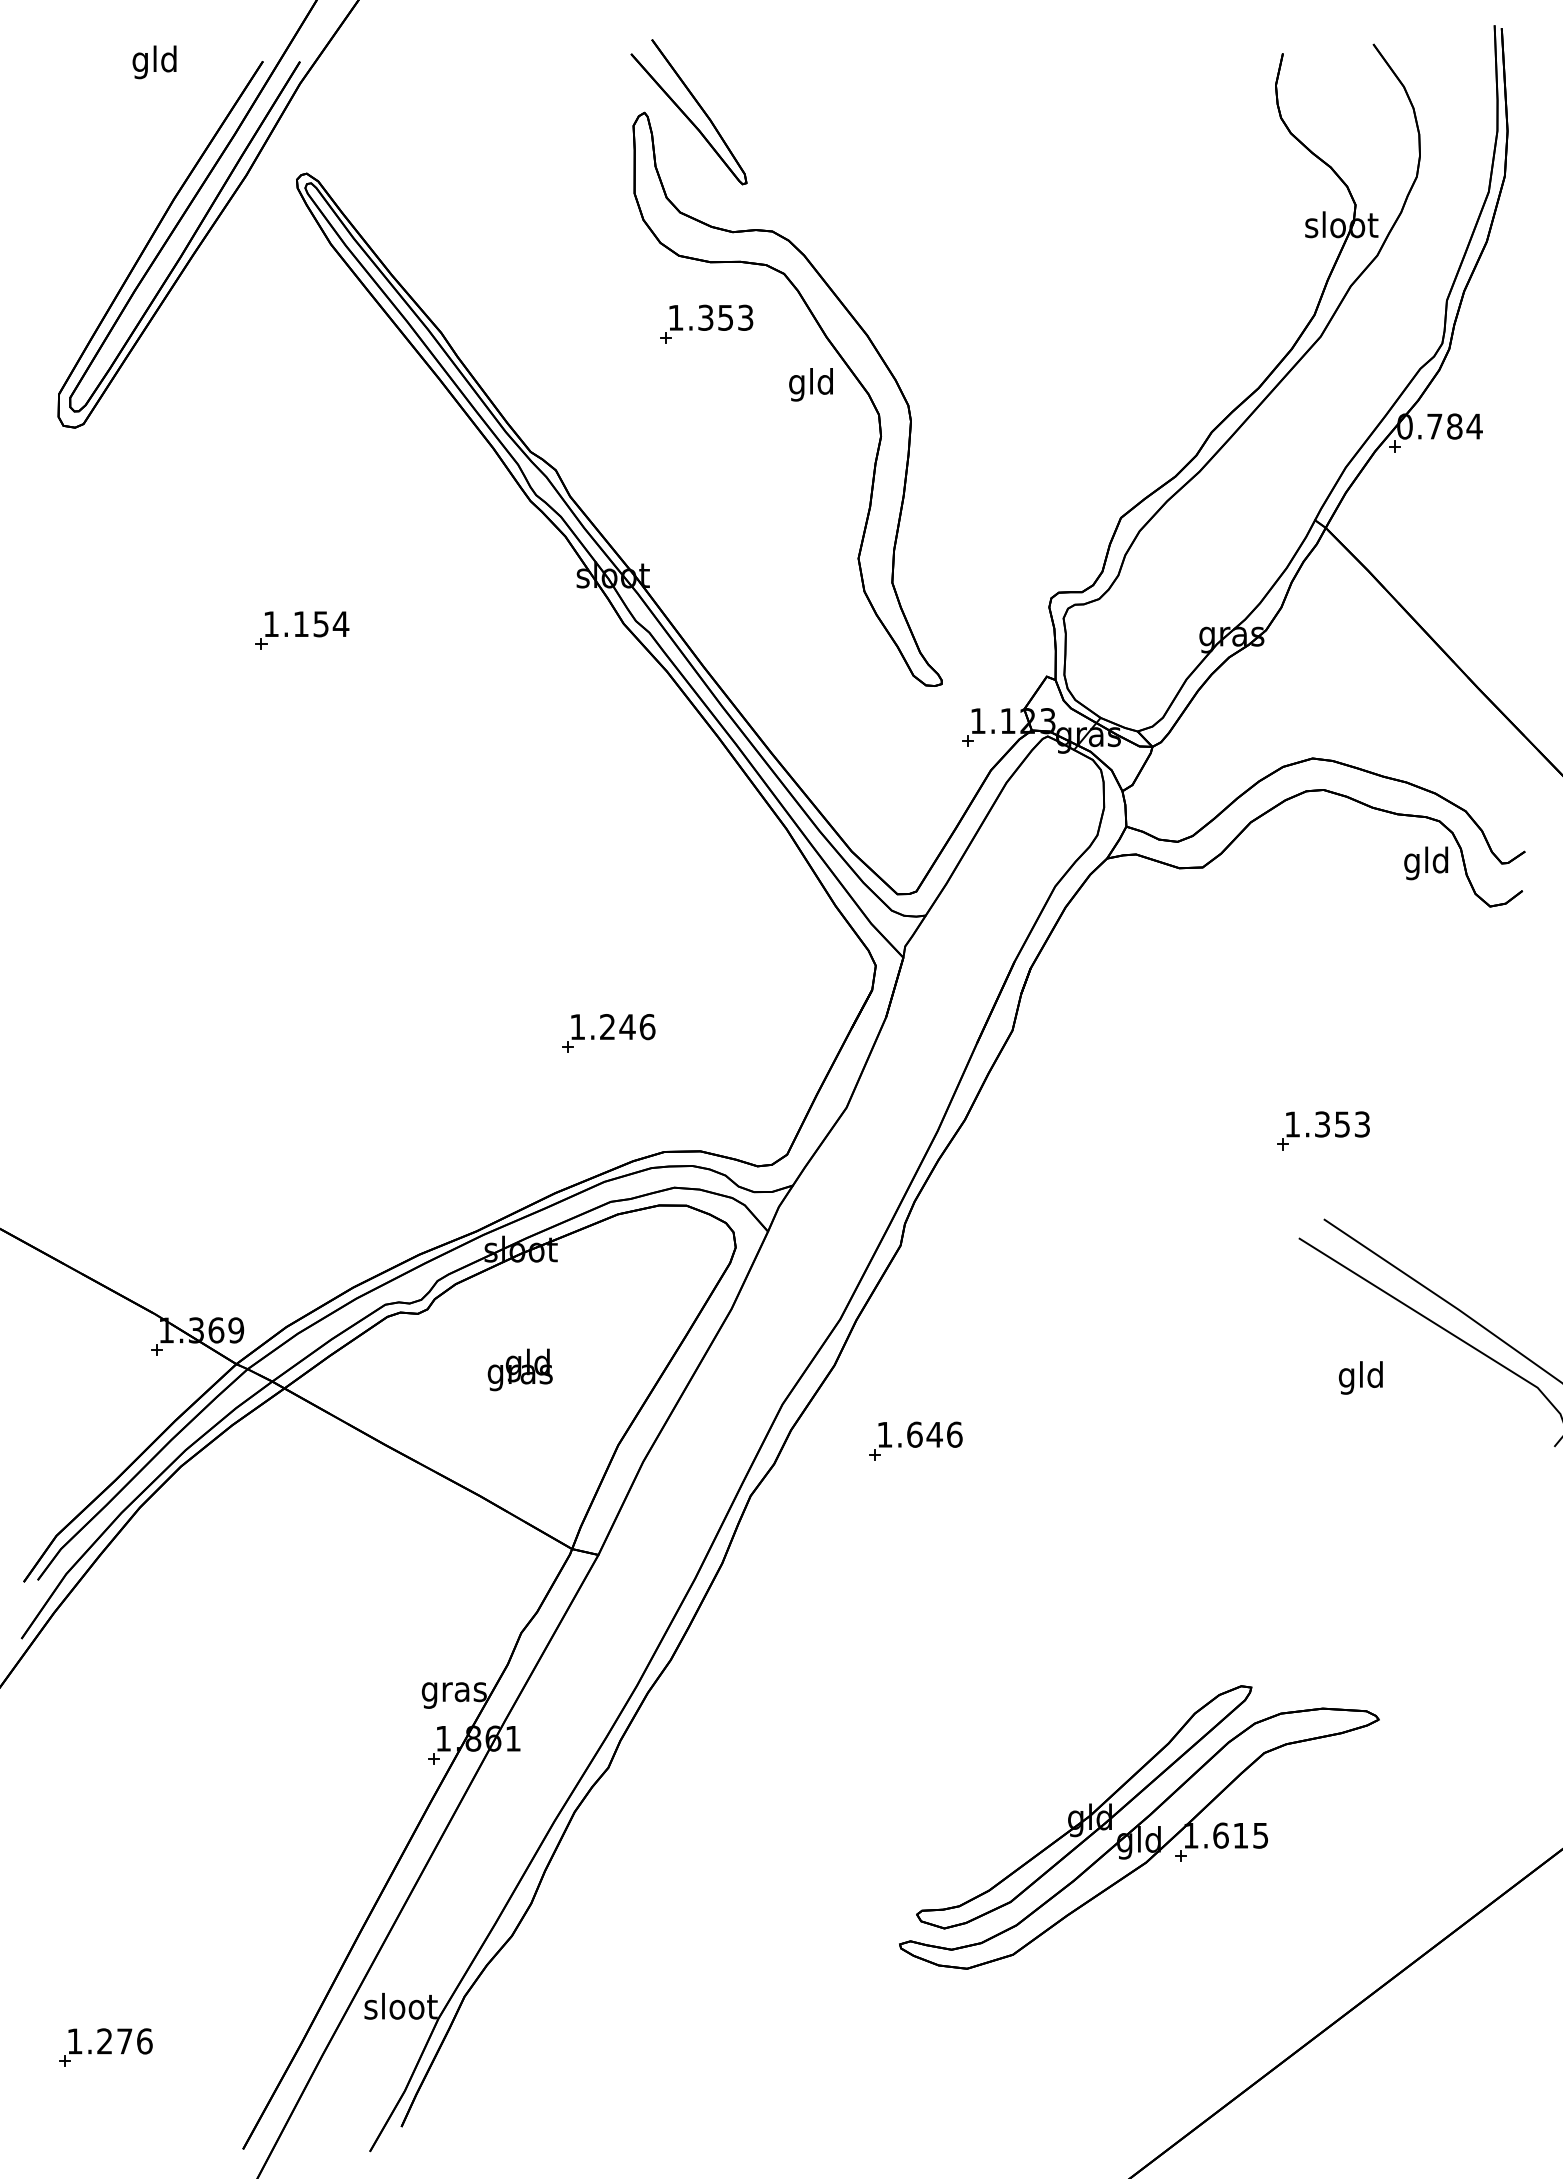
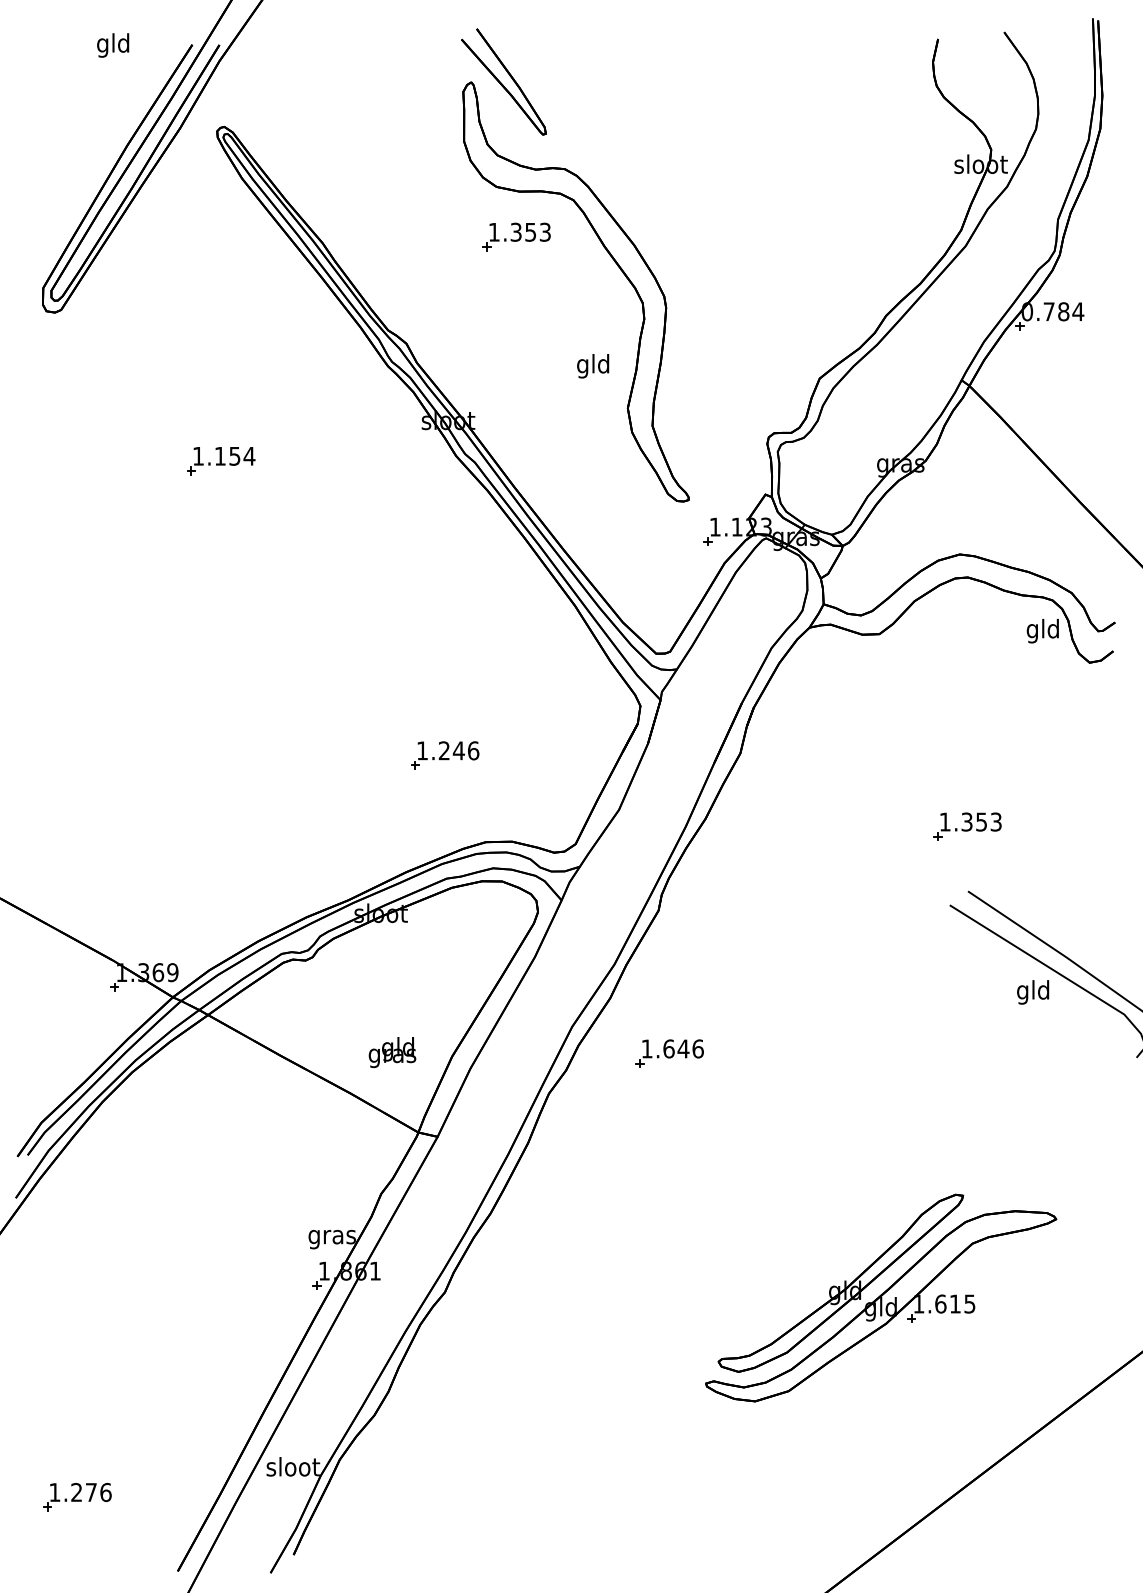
text: (811, 385) -> (593, 366), moved
text: (520, 1369) -> (392, 1052), moved
text: (1361, 1378) -> (1033, 992), moved
part: (1139, 1826) -> (881, 1297), moved

